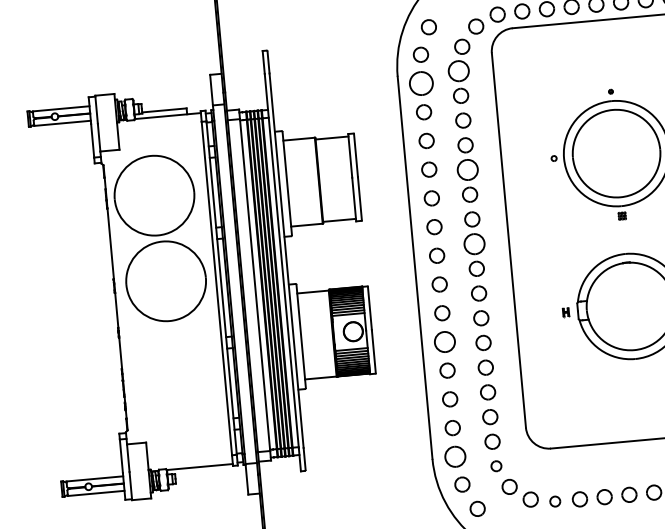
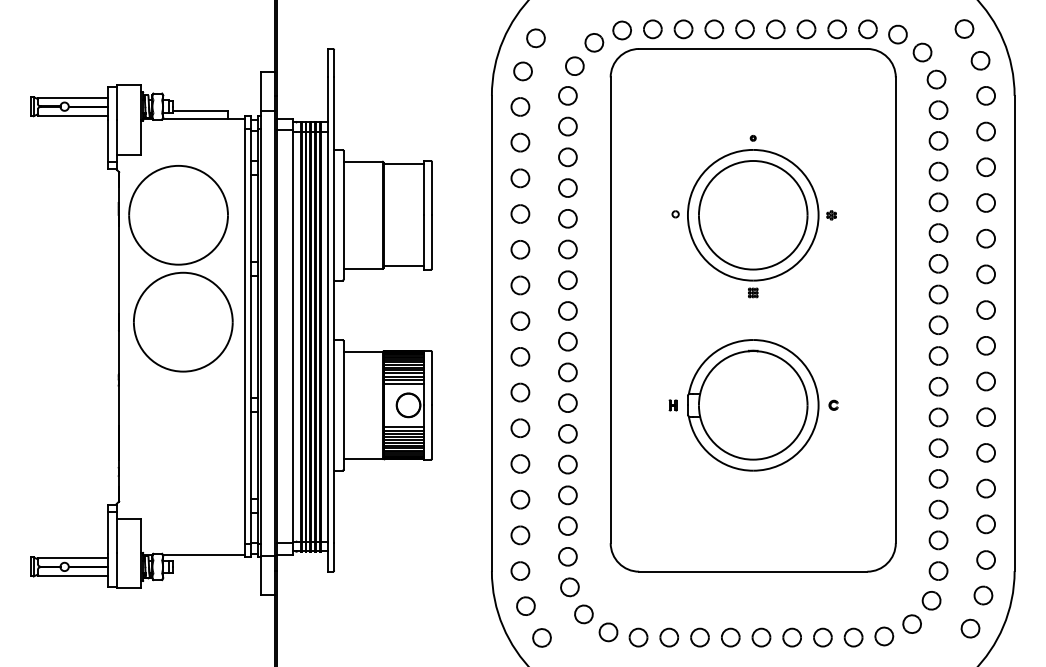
part: (458, 70) -> (567, 95), size x0.71
part: (421, 83) -> (520, 106), size x0.62
part: (467, 169) -> (567, 218), size x0.71
part: (474, 243) -> (567, 310), size x0.71
part: (444, 341) -> (520, 427), size x0.71
part: (455, 456) -> (520, 570), size x0.71
part: (496, 466) -> (569, 587), size x1.43
part: (555, 501) -> (638, 637), size x1.43

